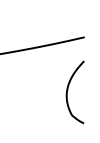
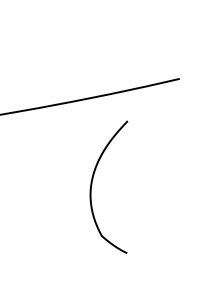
curve: (68, 90) -> (94, 183), moved

